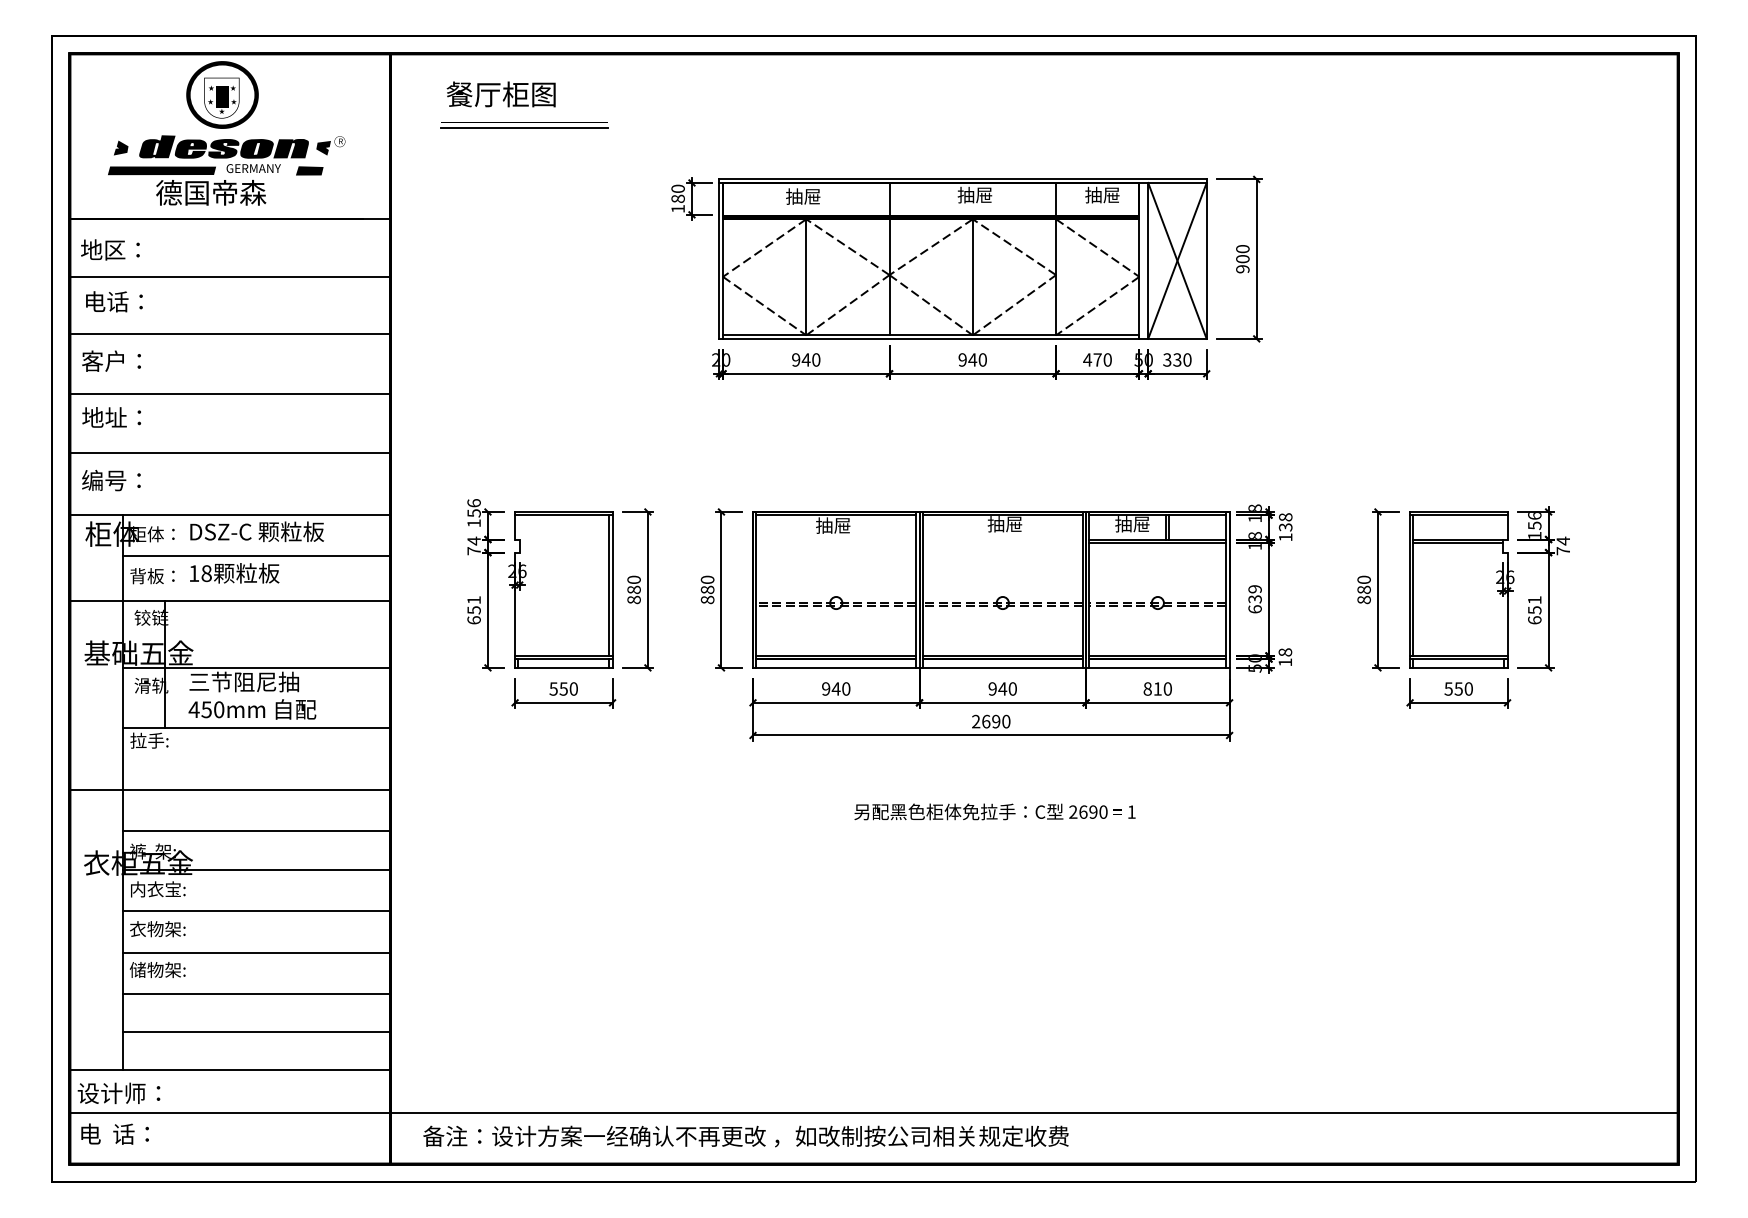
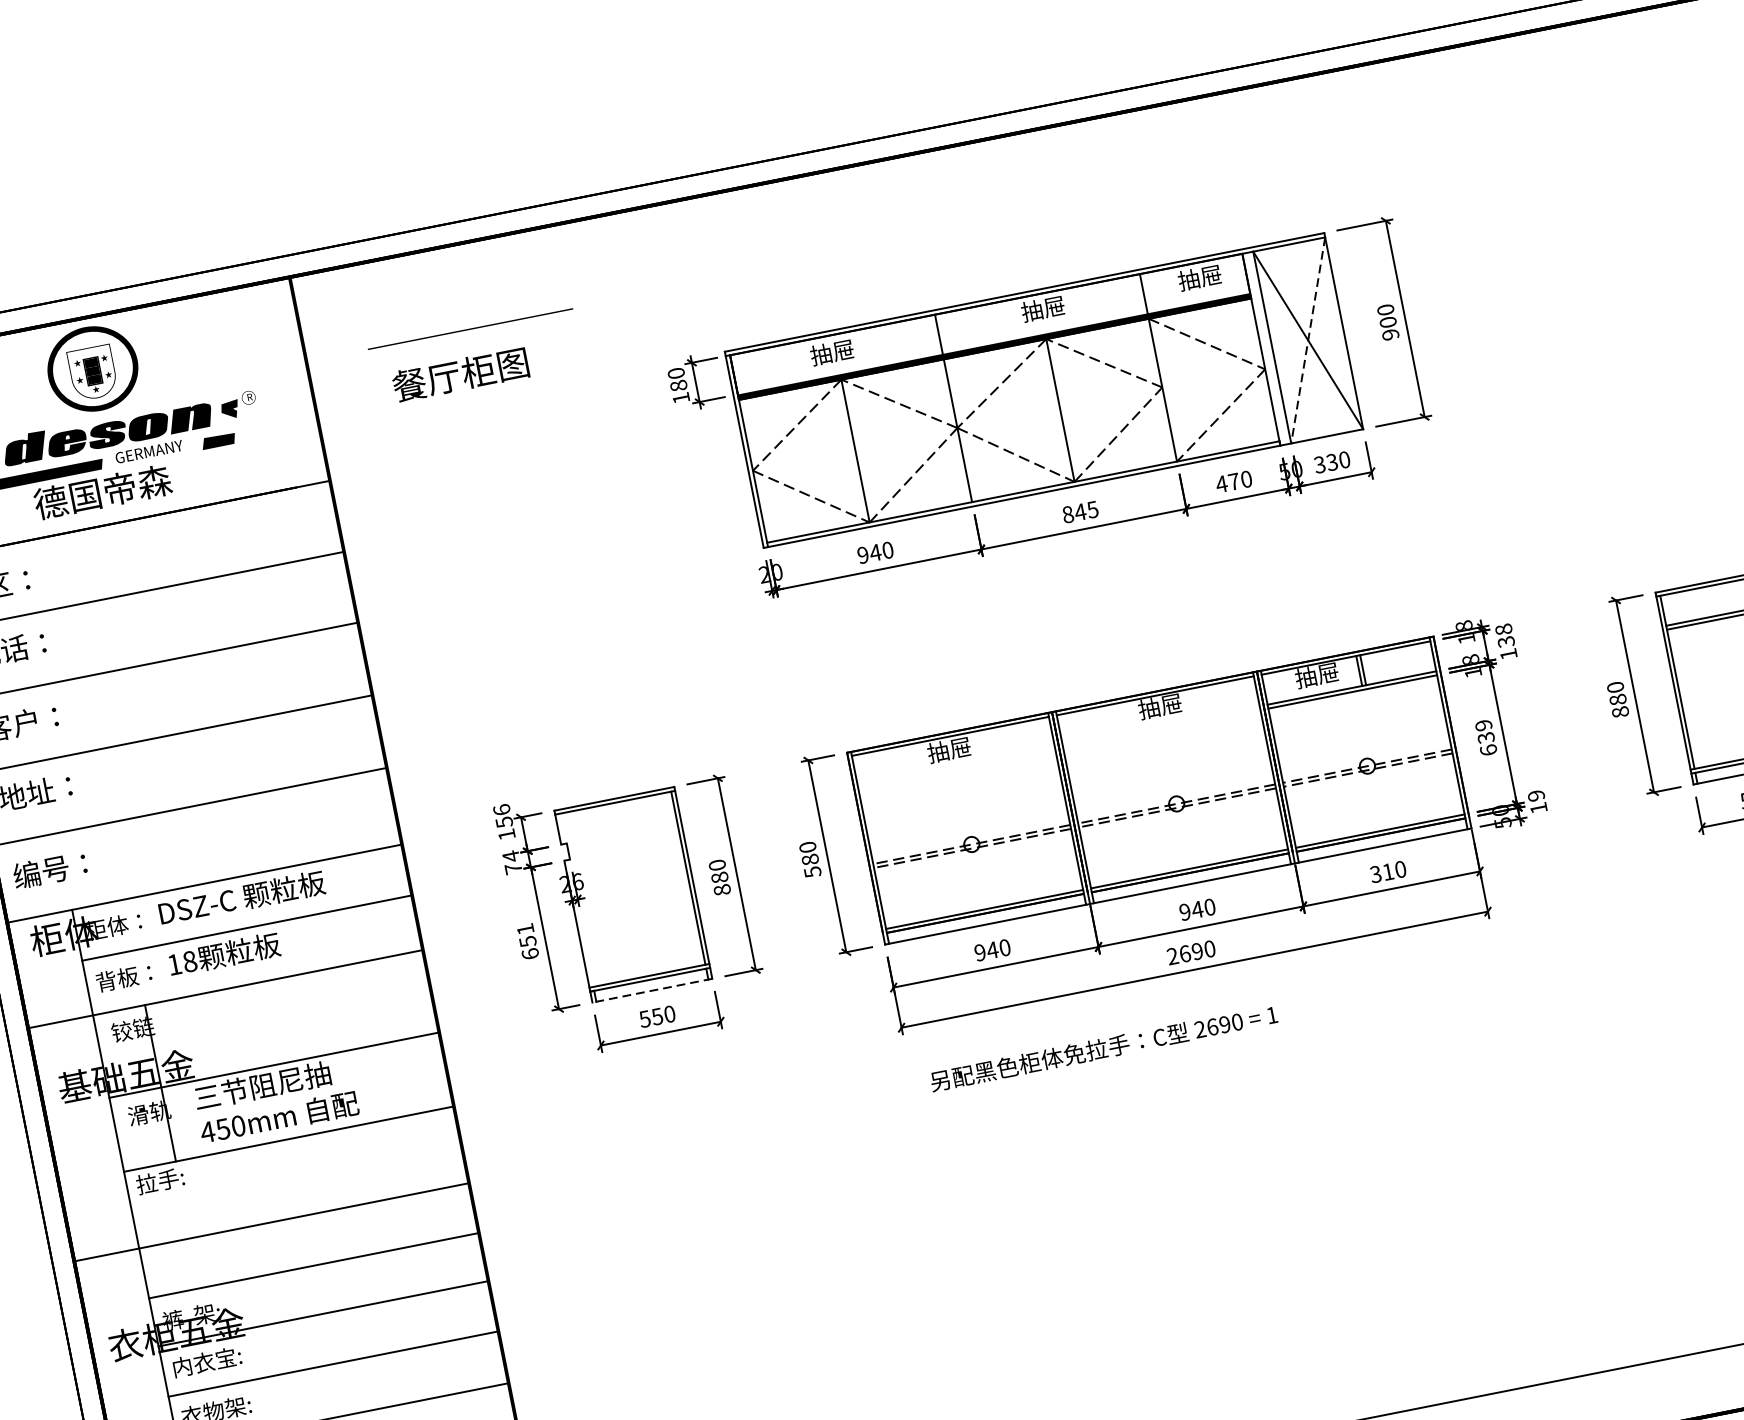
text: (500, 94) -> (459, 374), moved
line: (523, 127) -> (471, 335), removed
line: (1177, 261) -> (1308, 341), solid -> dashed
text: (972, 359) -> (1080, 511), 940 -> 845
text: (707, 599) -> (812, 871), 880 -> 580
text: (1285, 652) -> (1536, 795), 18 -> 19
line: (563, 667) -> (651, 990), solid -> dashed
text: (1147, 688) -> (1375, 873), 810 -> 310
text: (994, 811) -> (1103, 1047), moved

